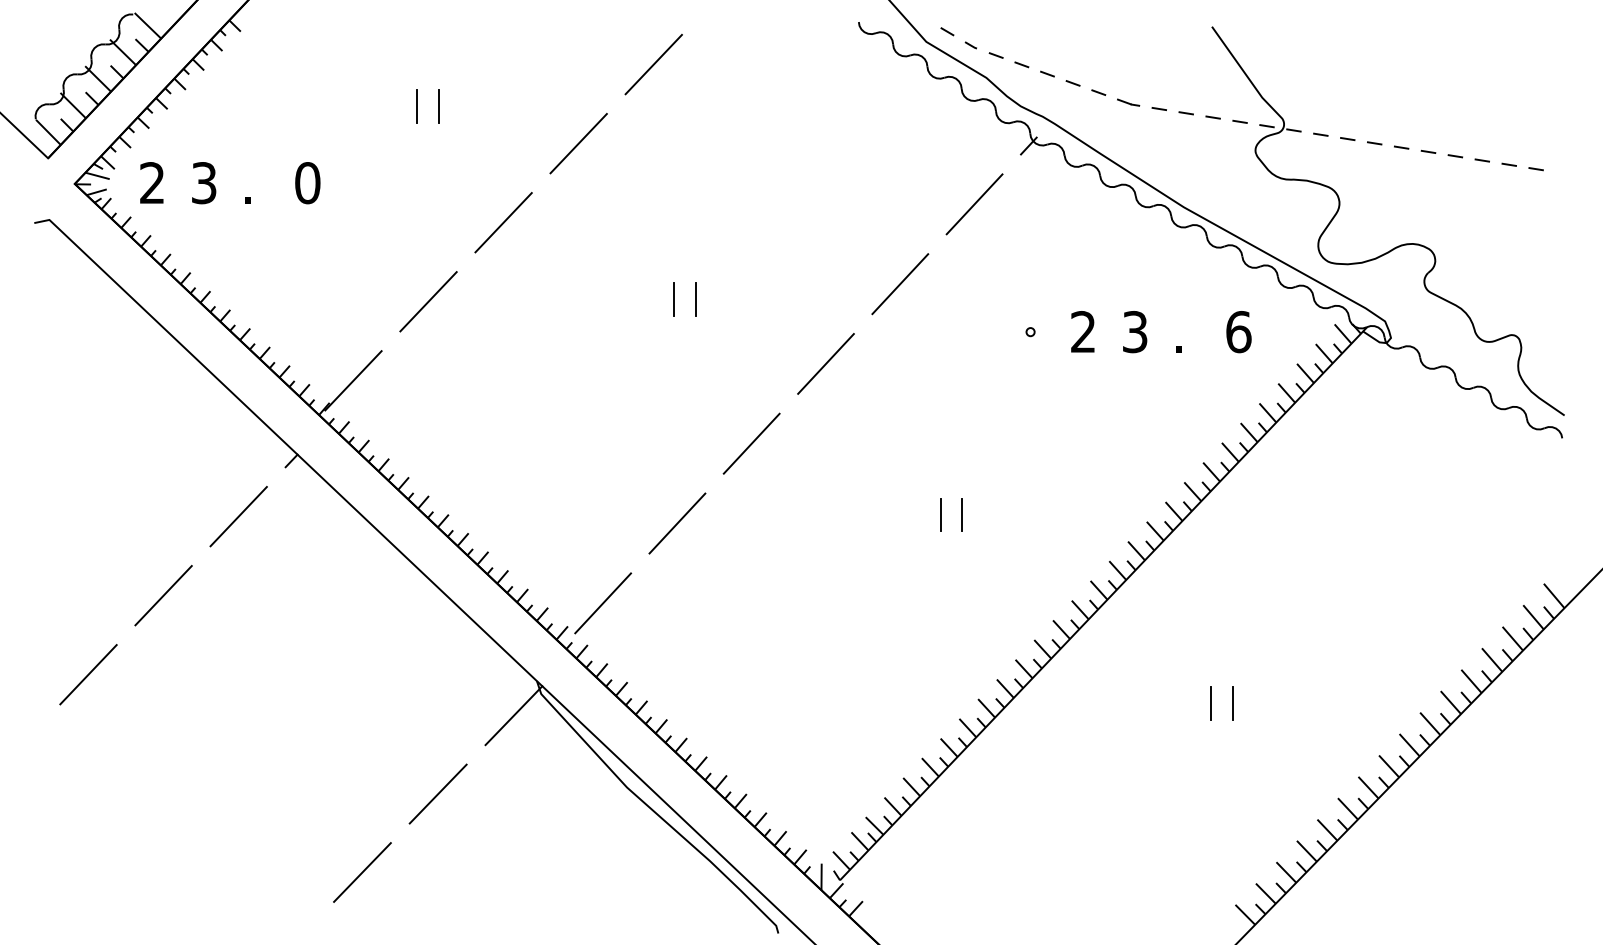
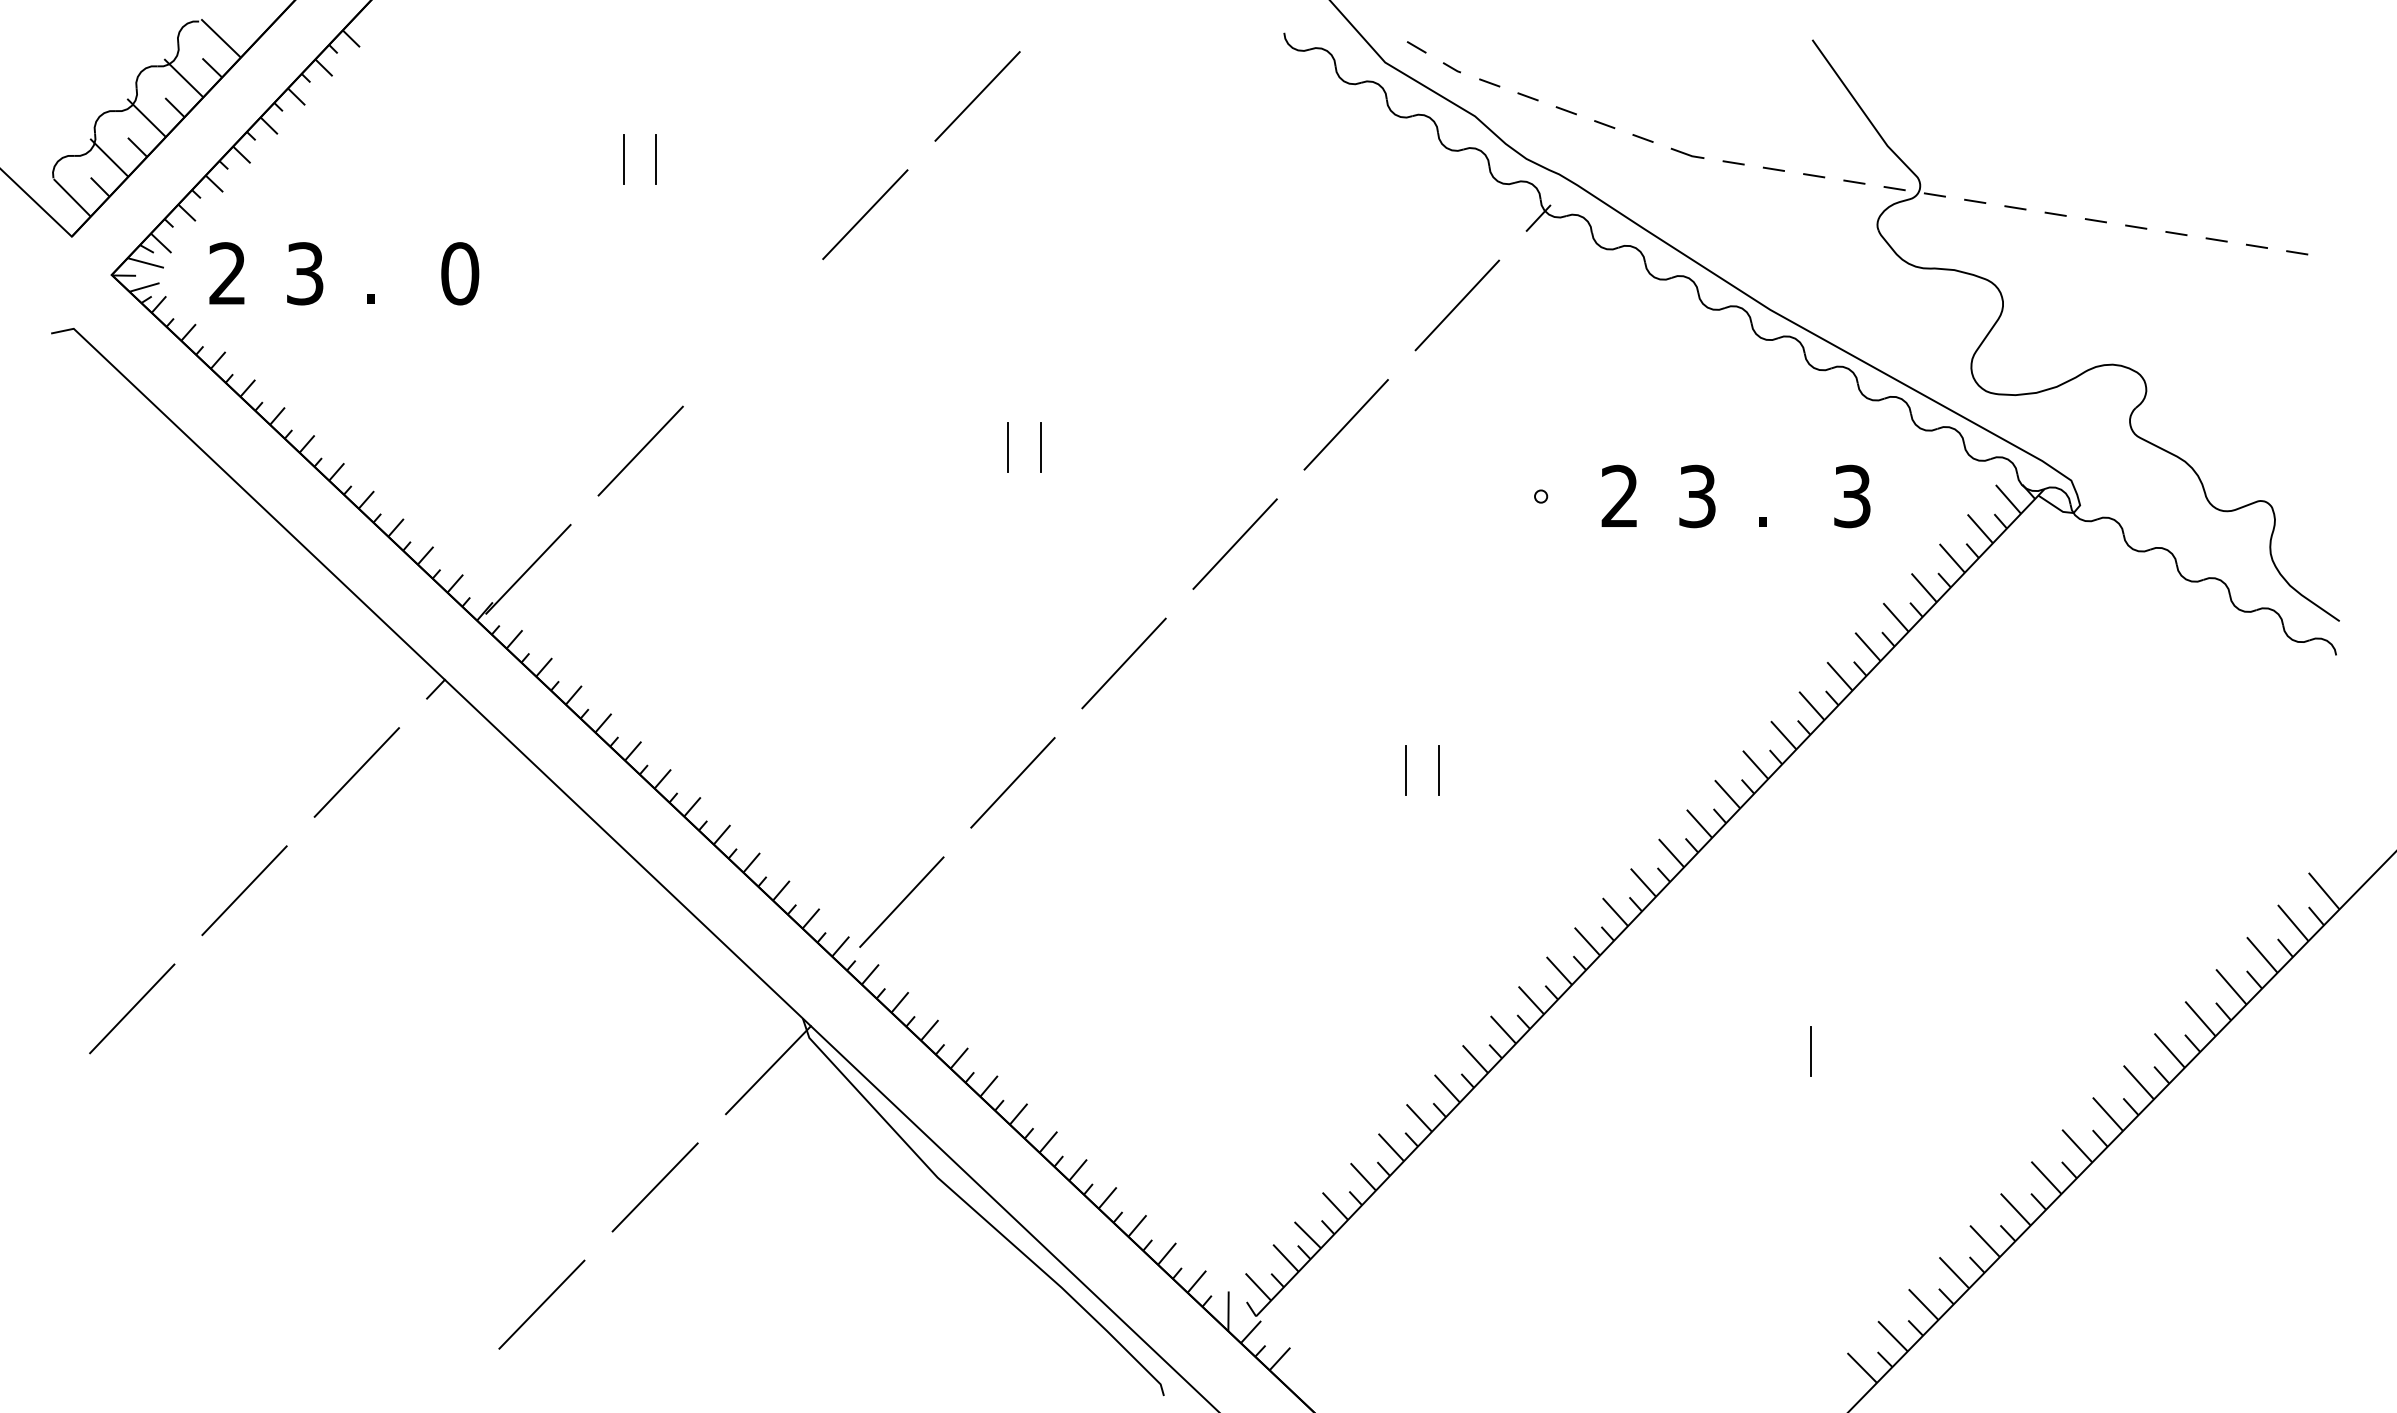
line: (503, 222) -> (752, 332), removed
text: (1238, 332) -> (1852, 497), 6 -> 3
line: (1233, 702) -> (1844, 1050), removed

